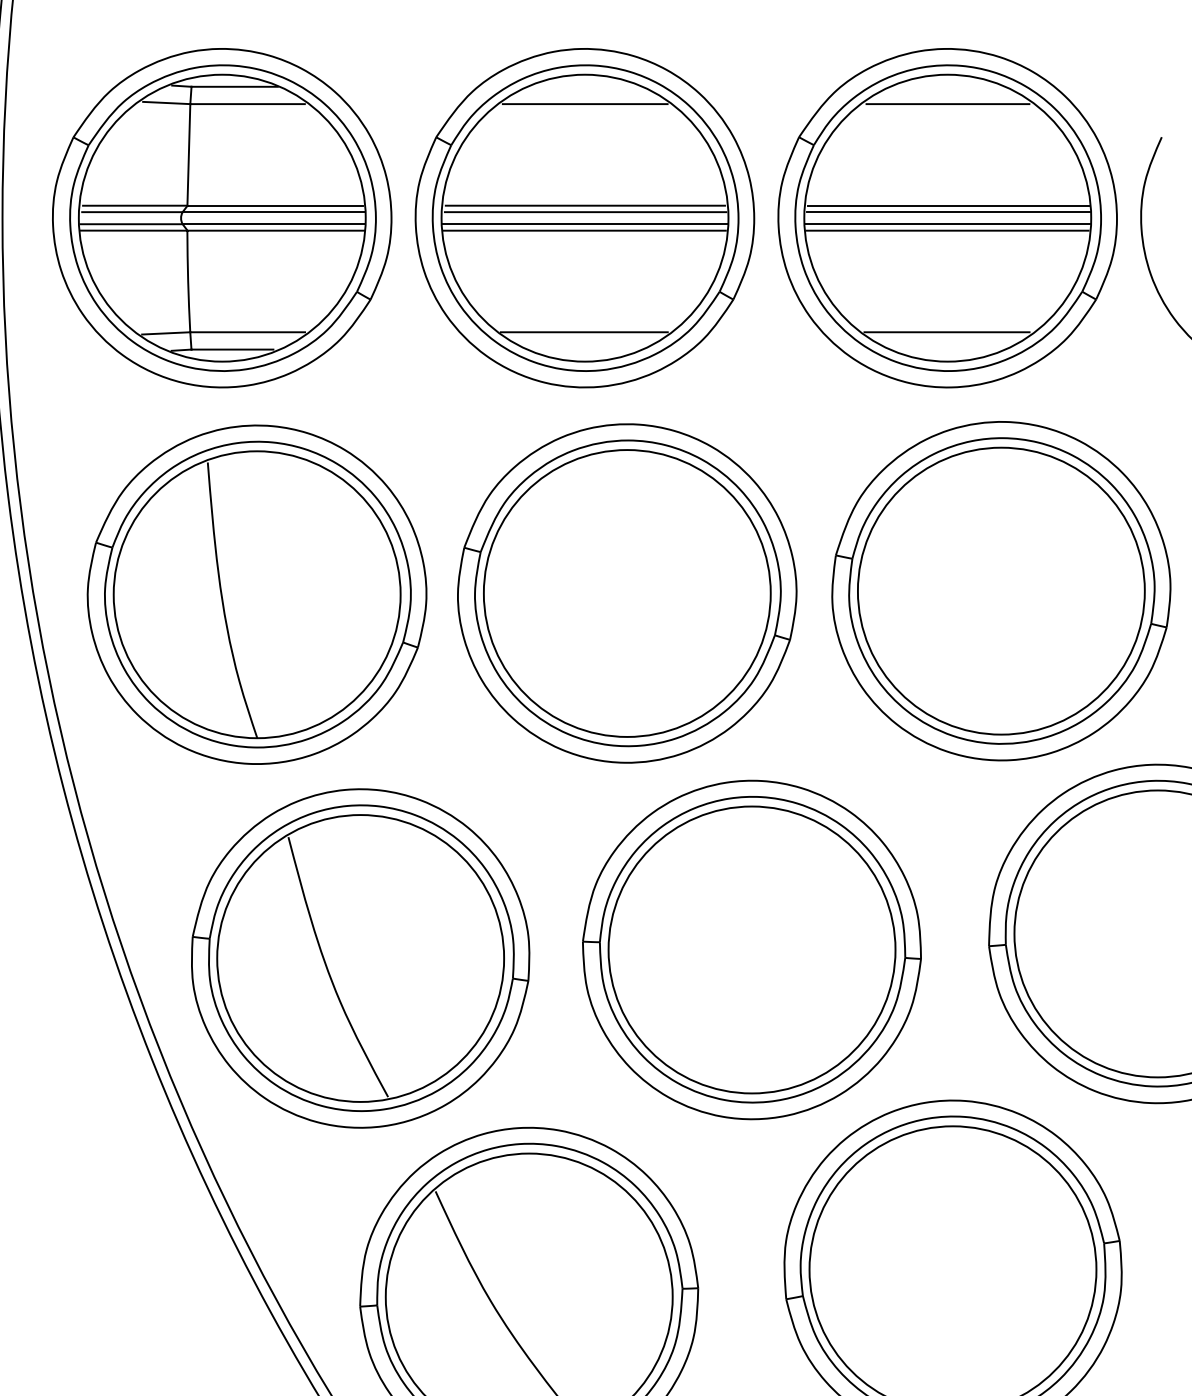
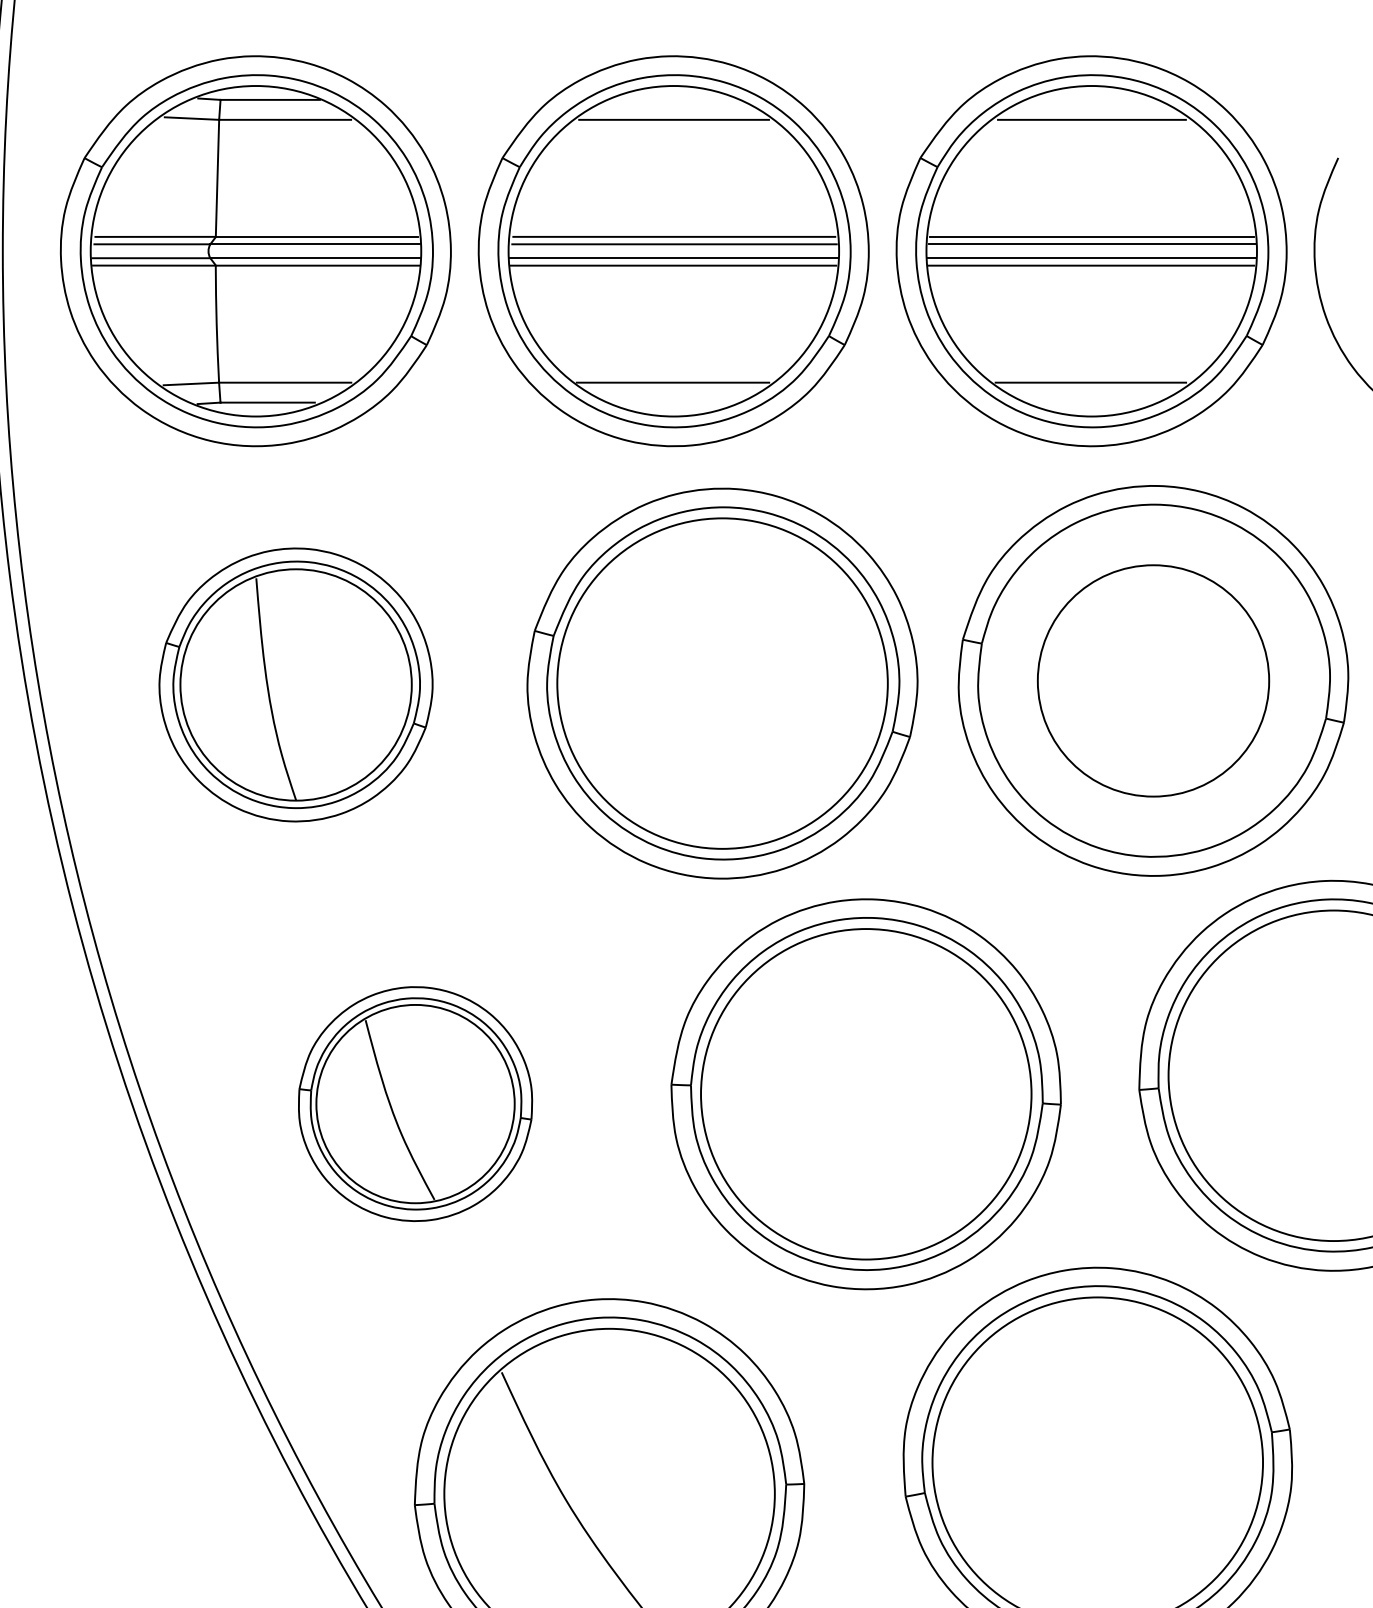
circle: (1000, 590) -> (1152, 680), size x0.7
part: (256, 594) -> (295, 684), size x0.7
part: (360, 958) -> (415, 1104), size x0.6

